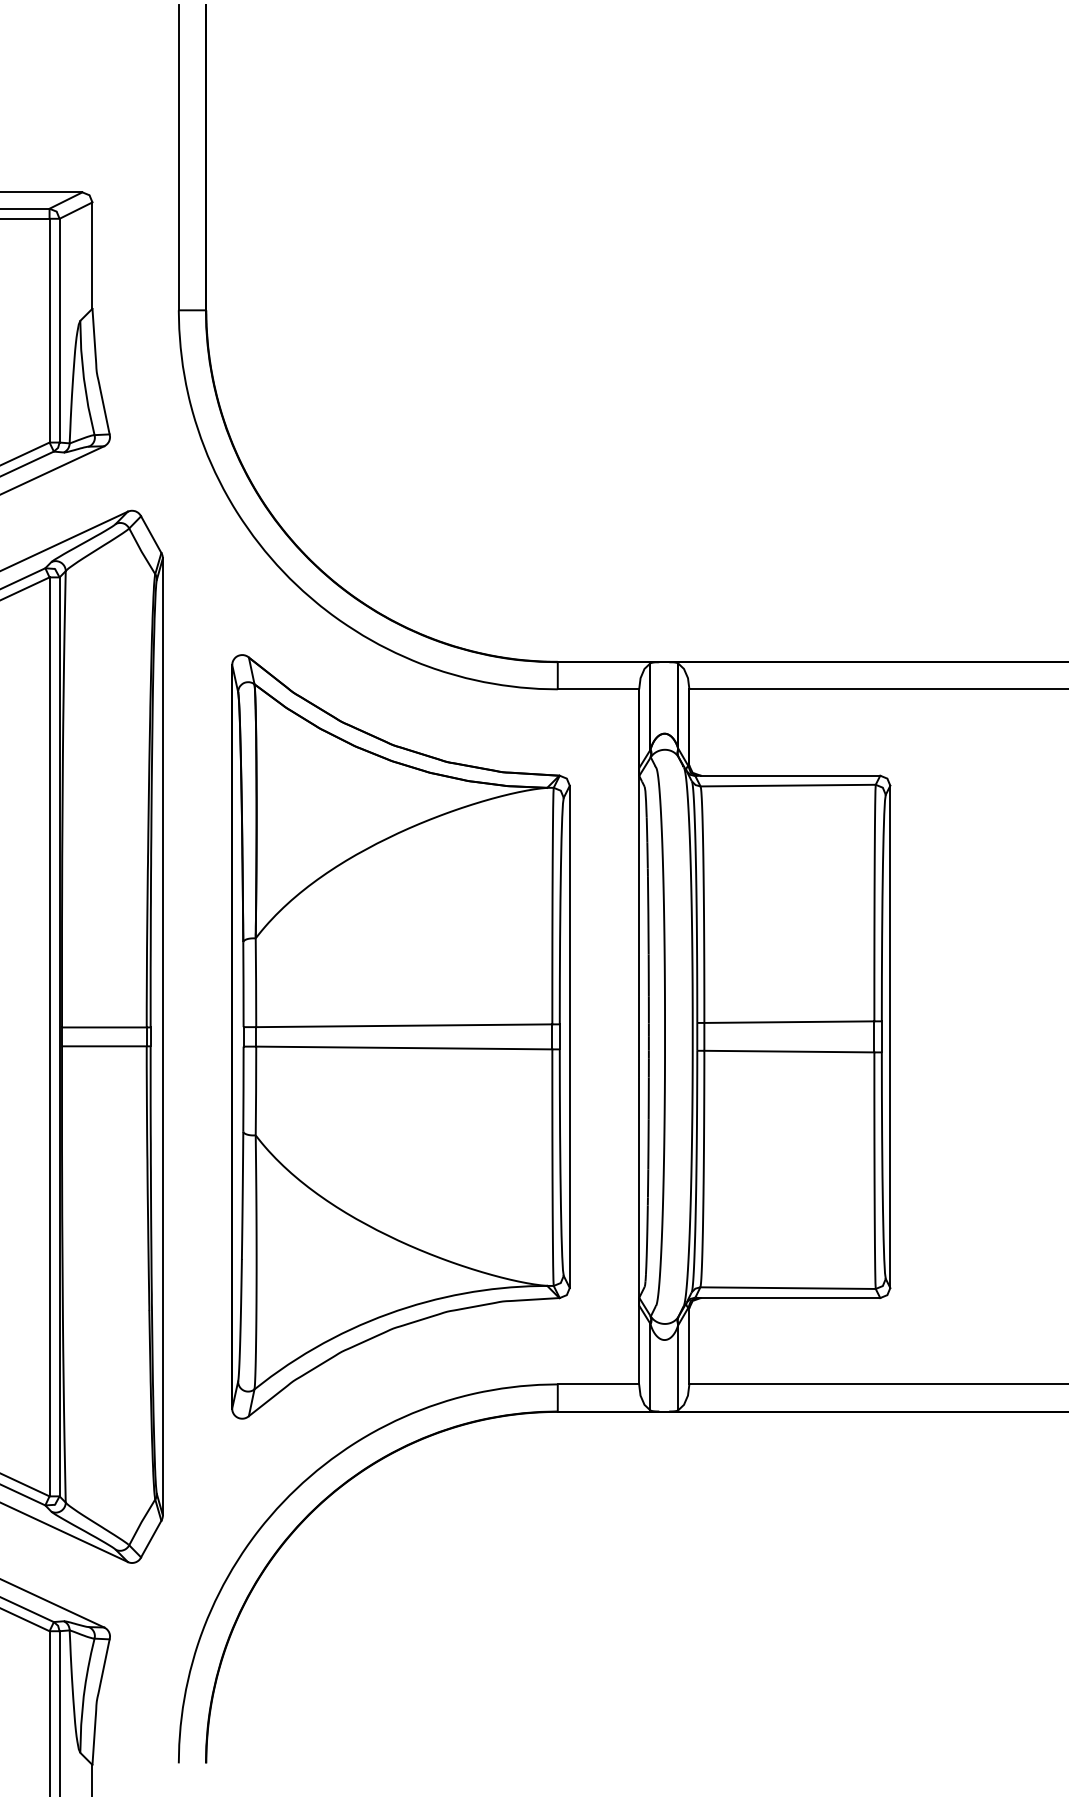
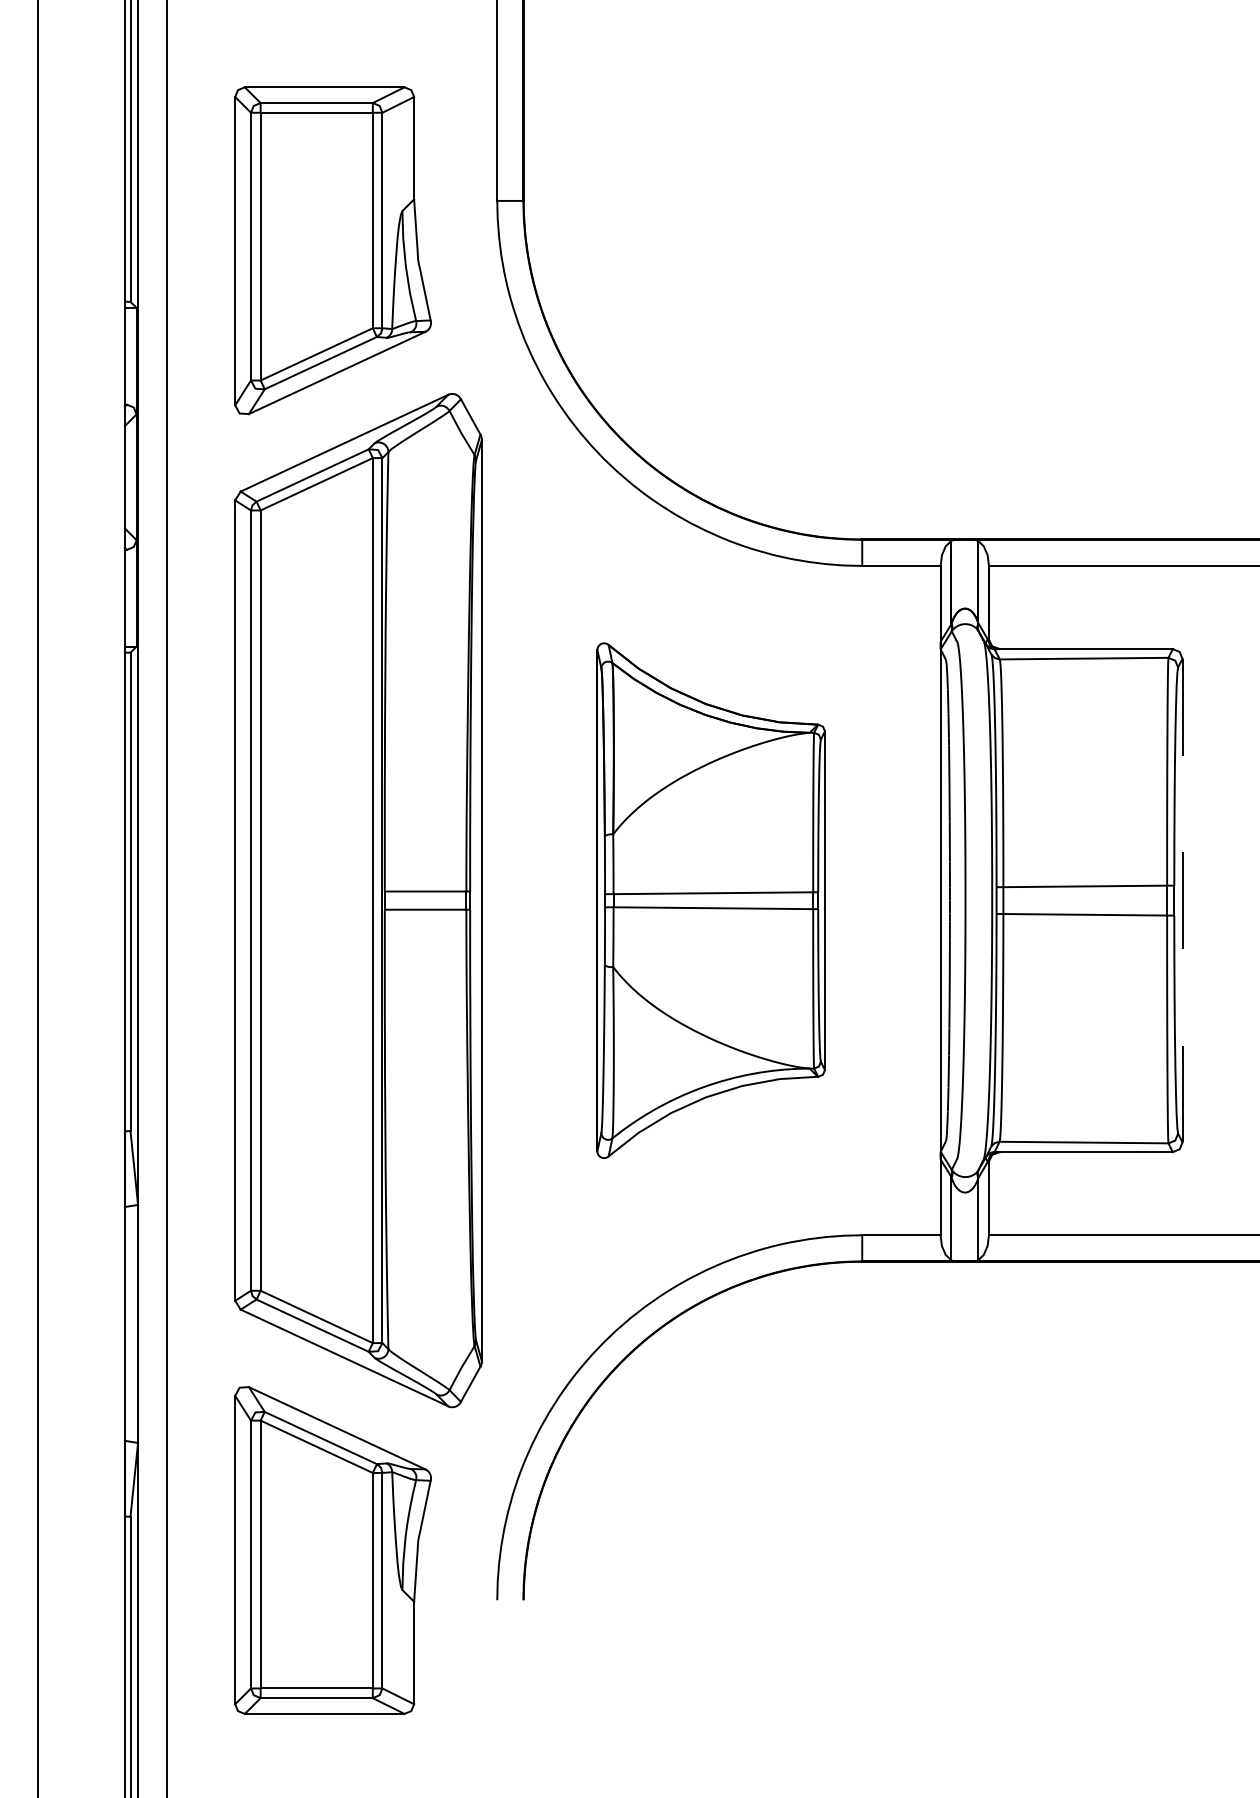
part: (400, 1036) -> (710, 900), size x0.7
line: (890, 1036) -> (1182, 900), solid -> dashed

